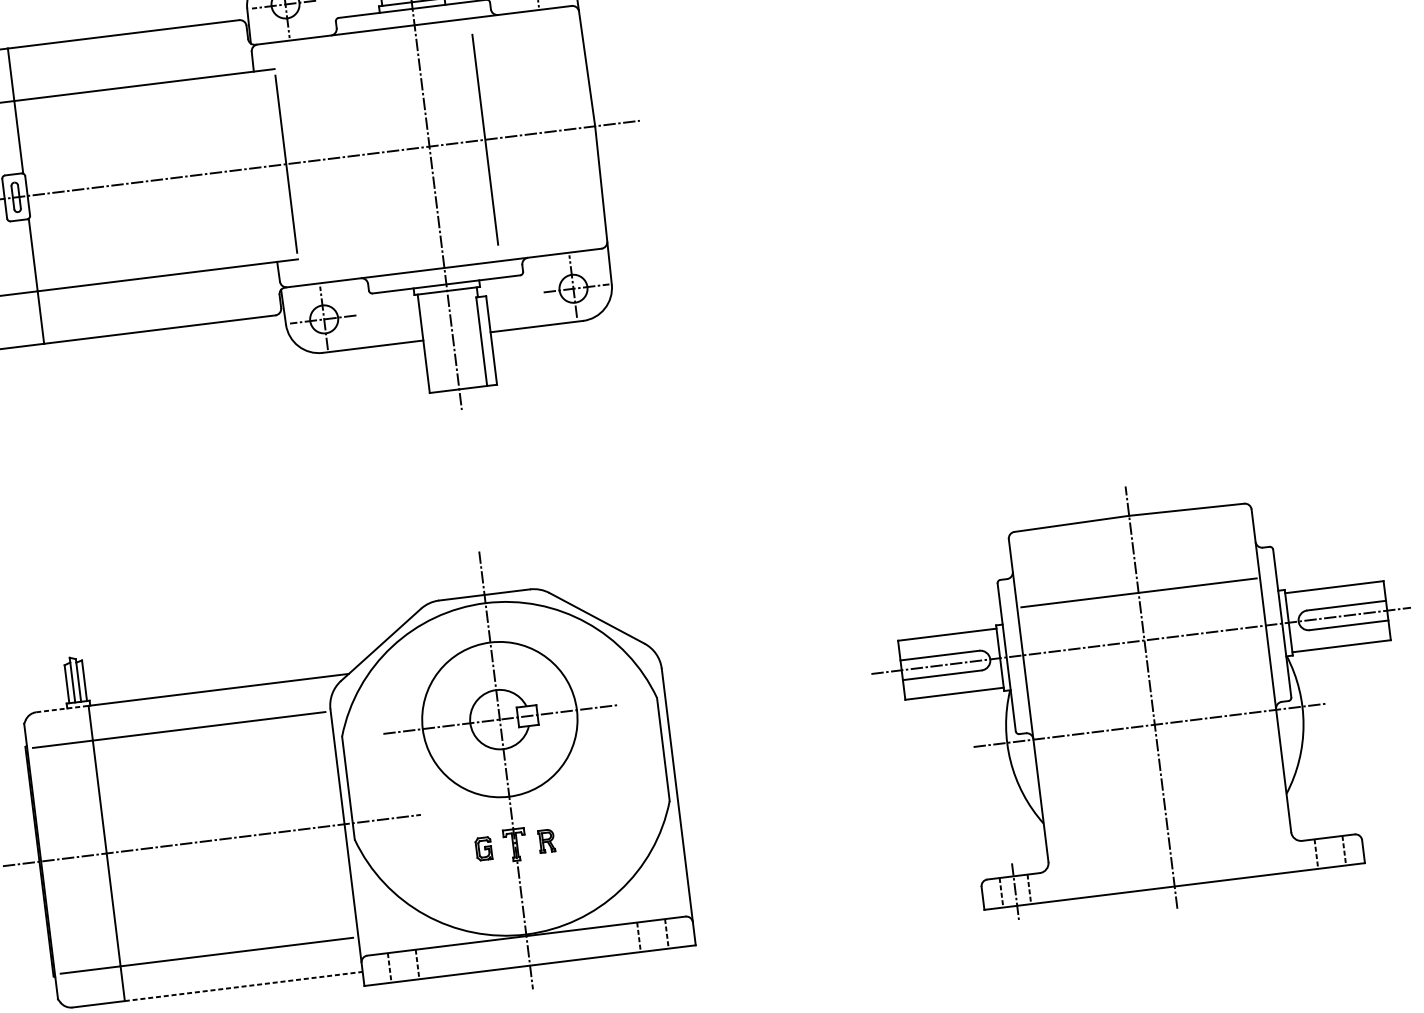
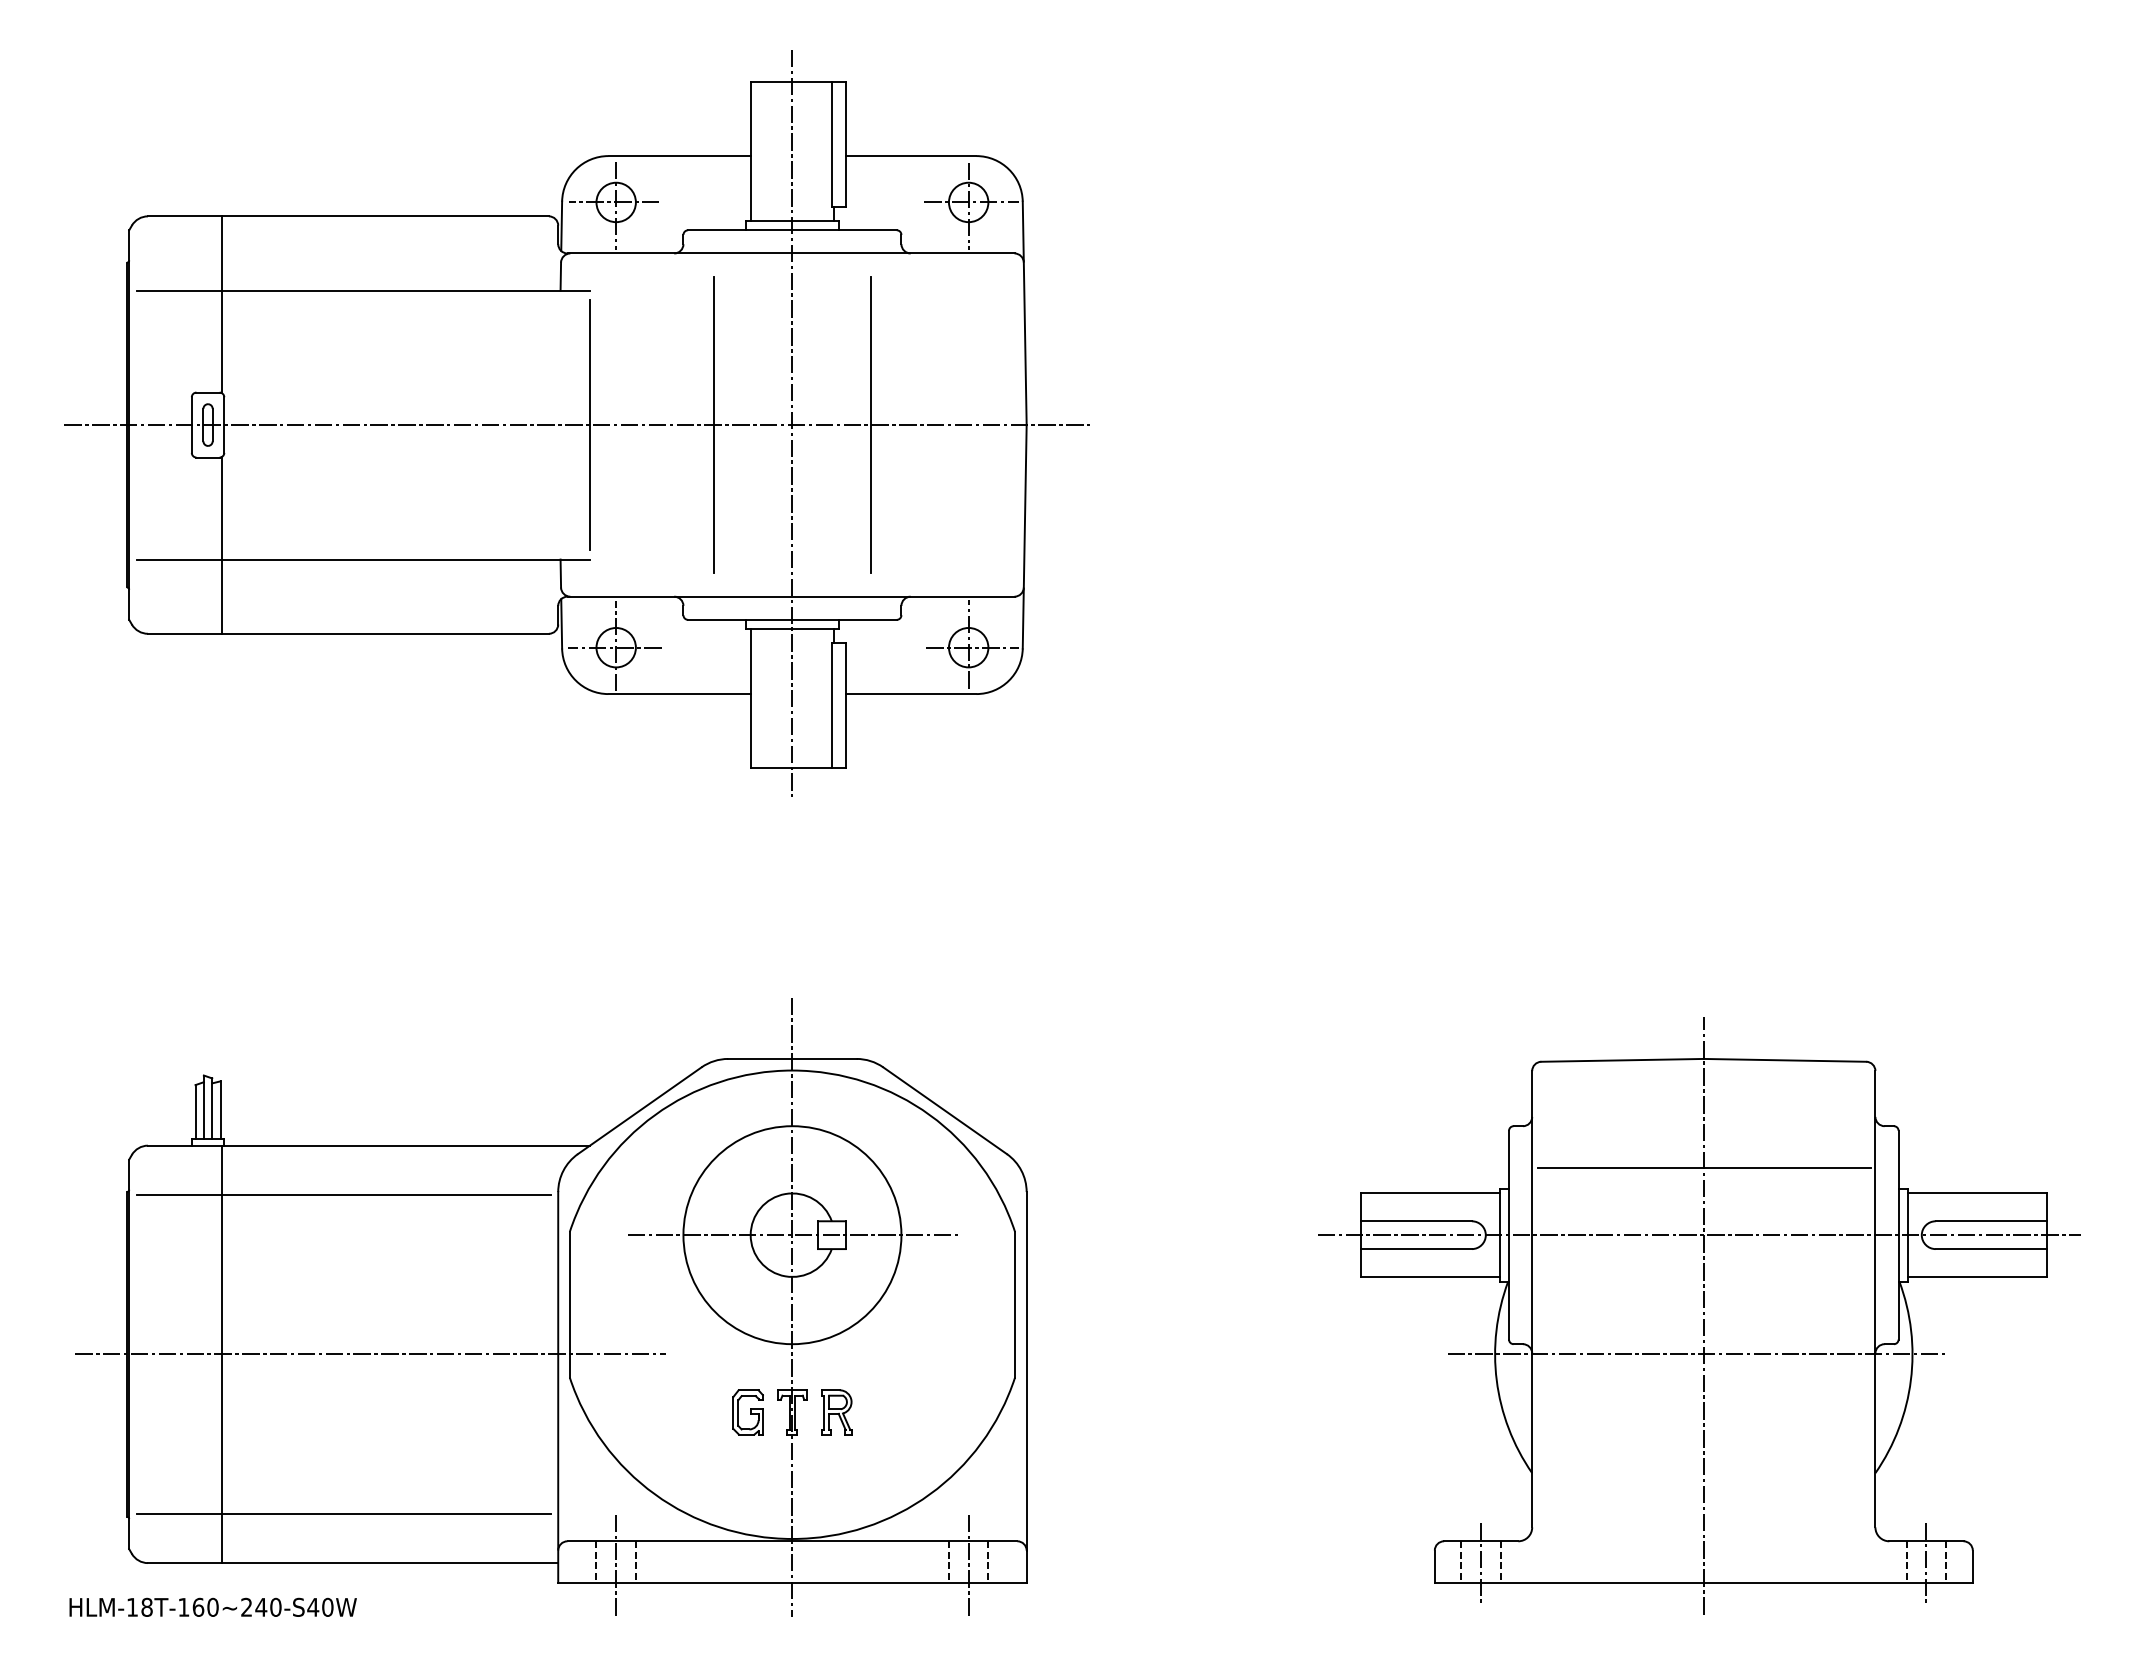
line: (373, 153) -> (713, 424), added
line: (62, 708) -> (185, 1145), dashed -> solid
part: (546, 841) -> (836, 1412), size x1.43
part: (483, 848) -> (747, 1412), size x1.43
line: (1330, 852) -> (1926, 1562), added
line: (653, 937) -> (968, 1565), added
line: (404, 968) -> (616, 1565), added
line: (244, 986) -> (390, 1563), dashed -> solid

